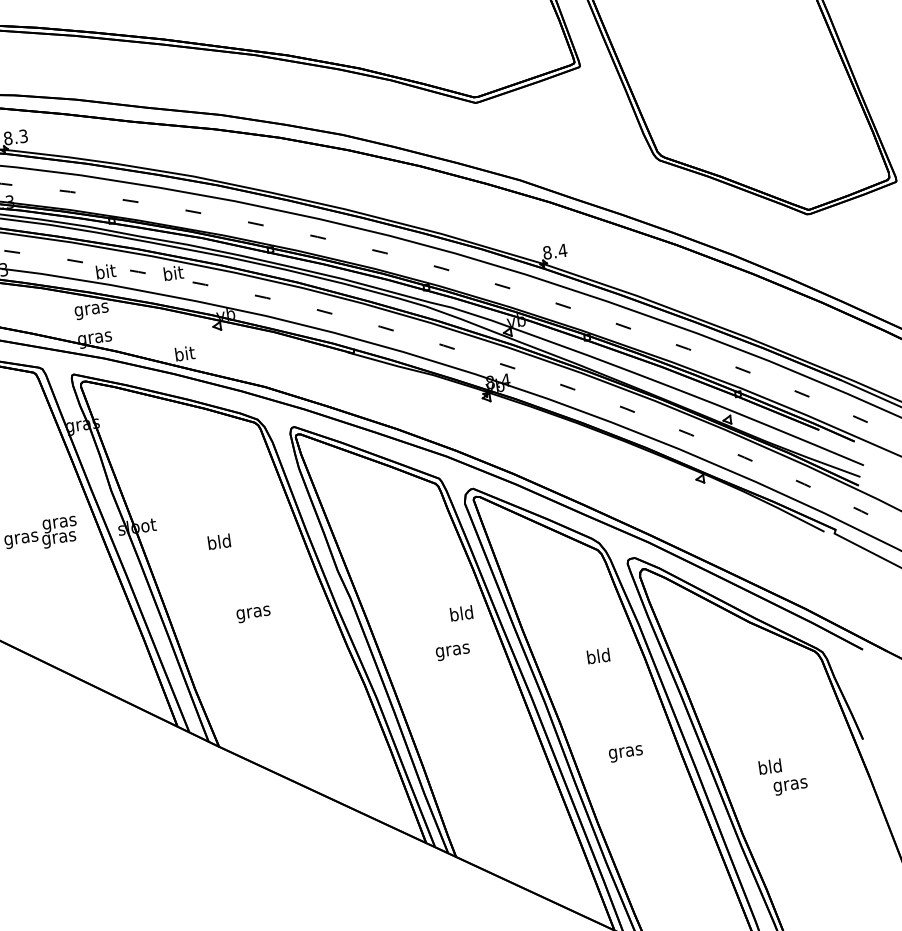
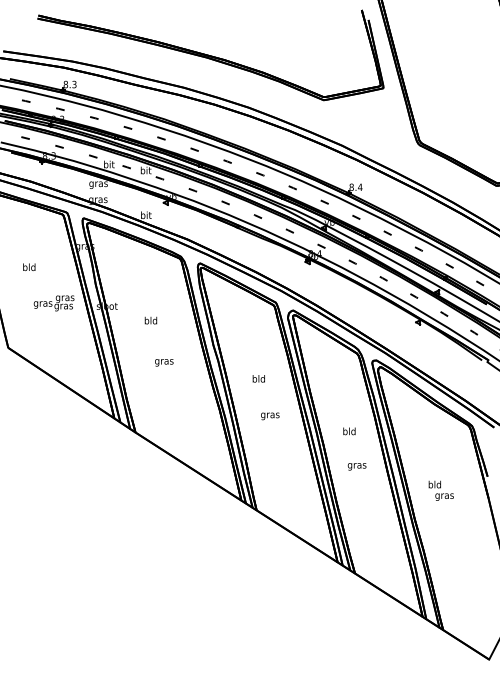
text: (460, 612) -> (258, 378), moved
text: (453, 652) -> (270, 416), moved
text: (598, 656) -> (349, 431), moved

